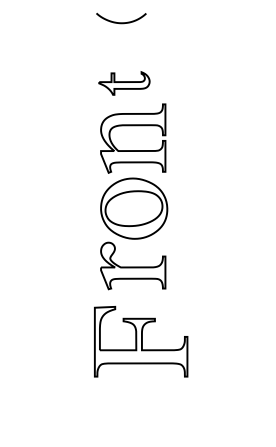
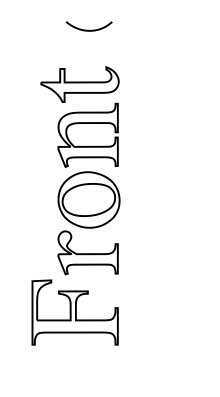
curve: (121, 22) -> (89, 30), moved
part: (124, 83) -> (80, 84), size x1.67
part: (141, 341) -> (75, 312), moved

